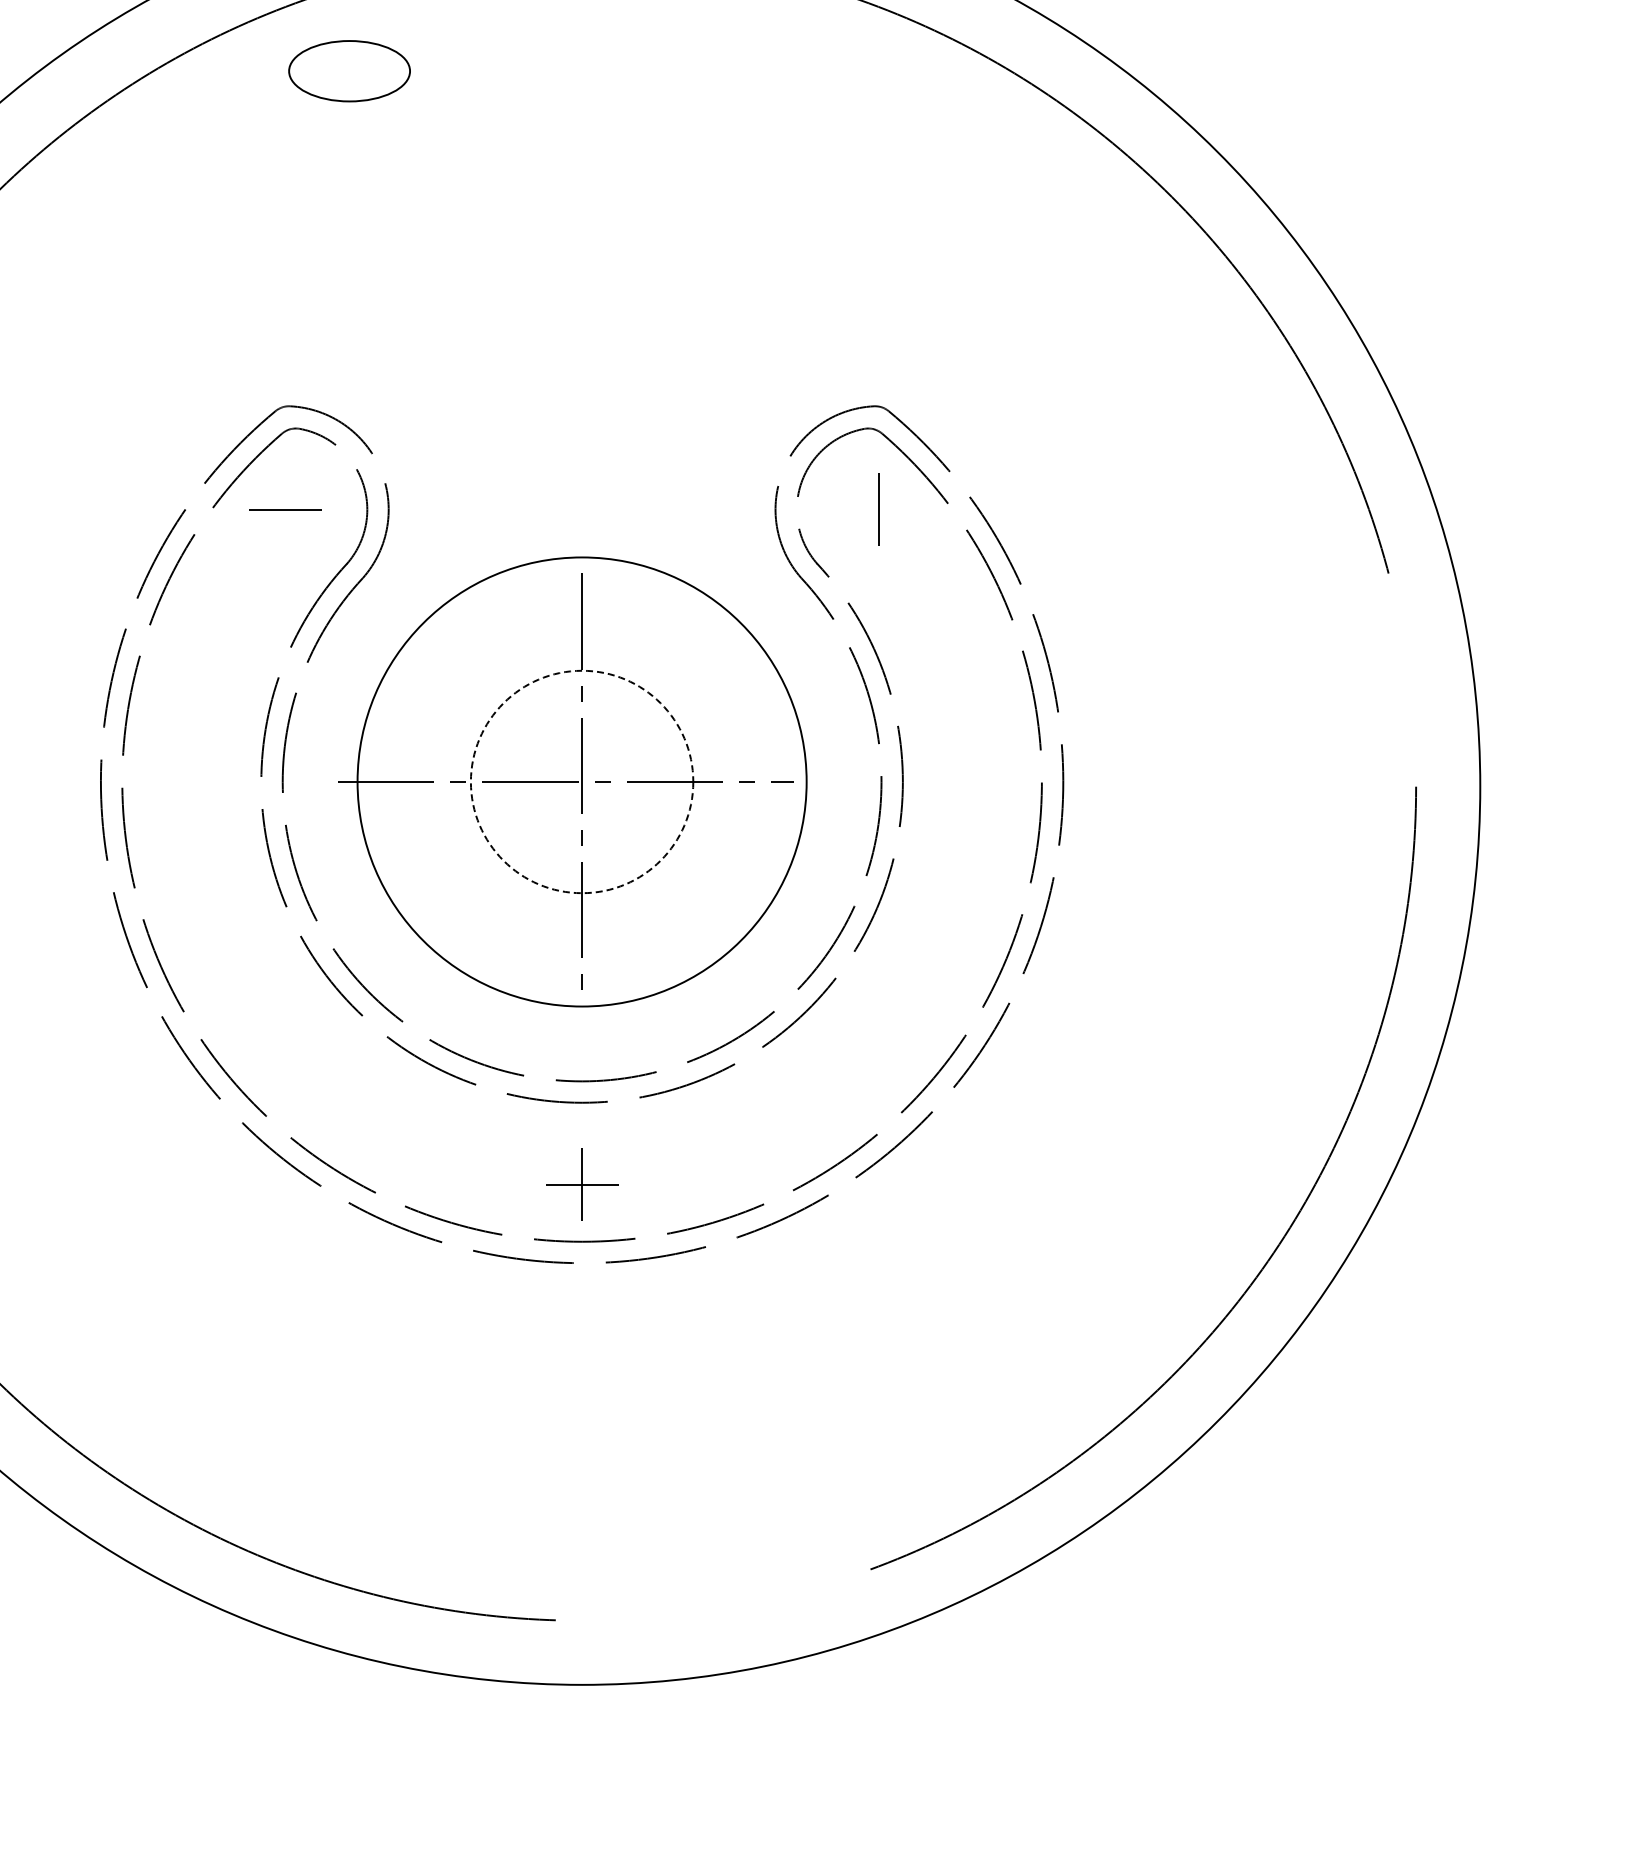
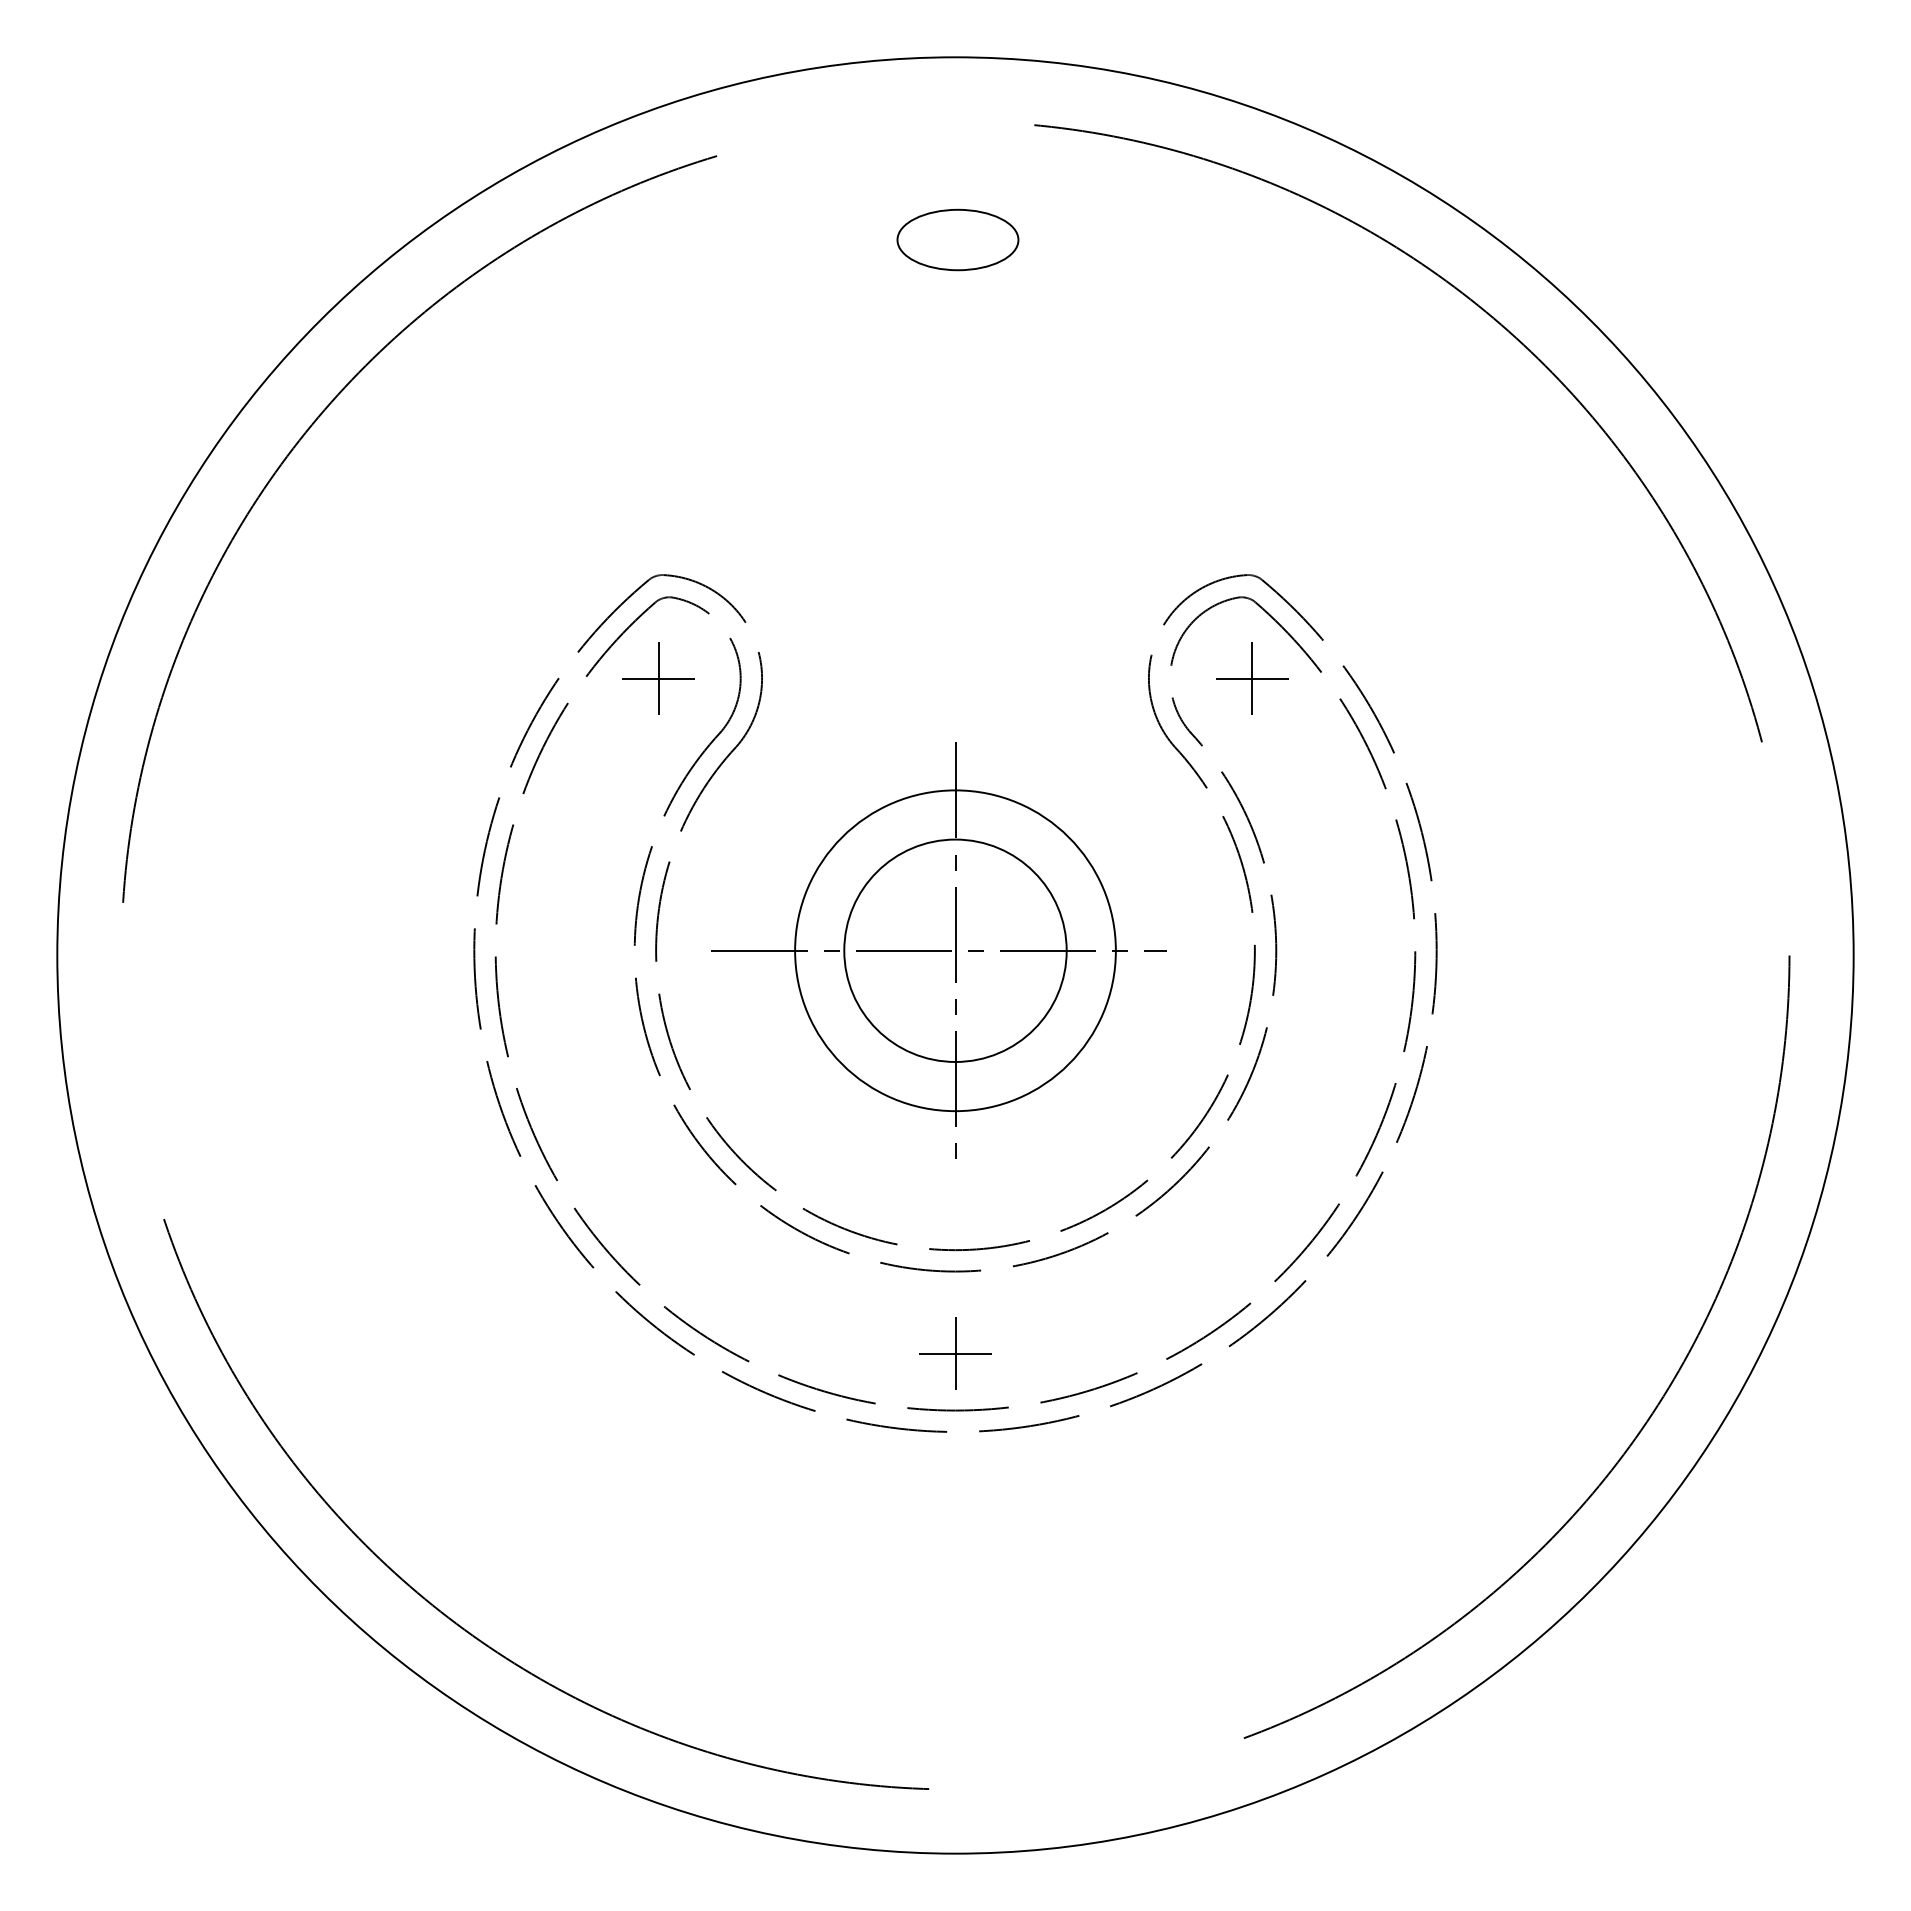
part: (349, 70) -> (957, 239), moved
line: (285, 509) -> (658, 678), added
line: (879, 509) -> (1252, 678), added
circle: (582, 781) -> (955, 950), dashed -> solid
circle: (582, 781) -> (955, 950), size x0.71

